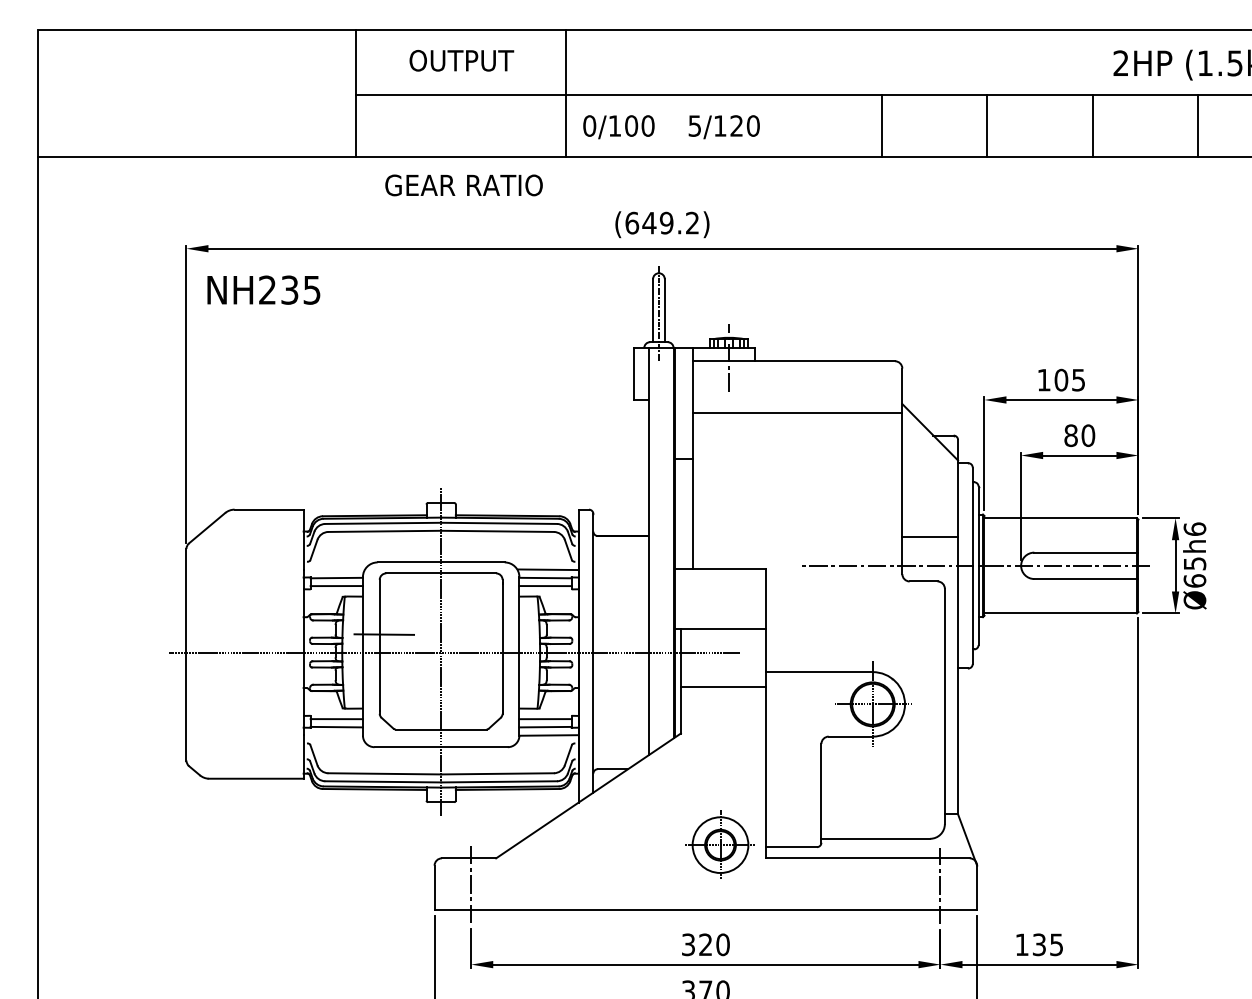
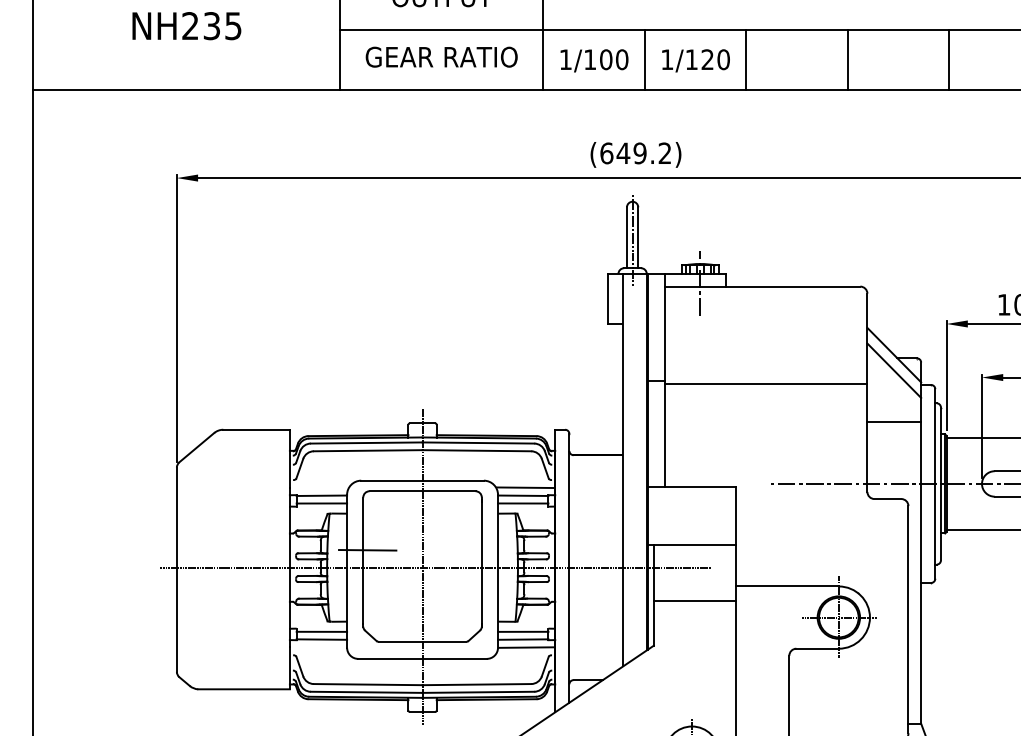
text: (589, 125) -> (565, 59), 0/100 -> 1/100
line: (671, 125) -> (644, 59), added
text: (694, 125) -> (666, 59), 5/120 -> 1/120
line: (776, 125) -> (746, 59), added
text: (463, 185) -> (441, 57), moved
text: (263, 289) -> (186, 25), moved
line: (797, 413) -> (766, 384), moved
line: (930, 448) -> (894, 370), added
line: (930, 536) -> (894, 421), moved

